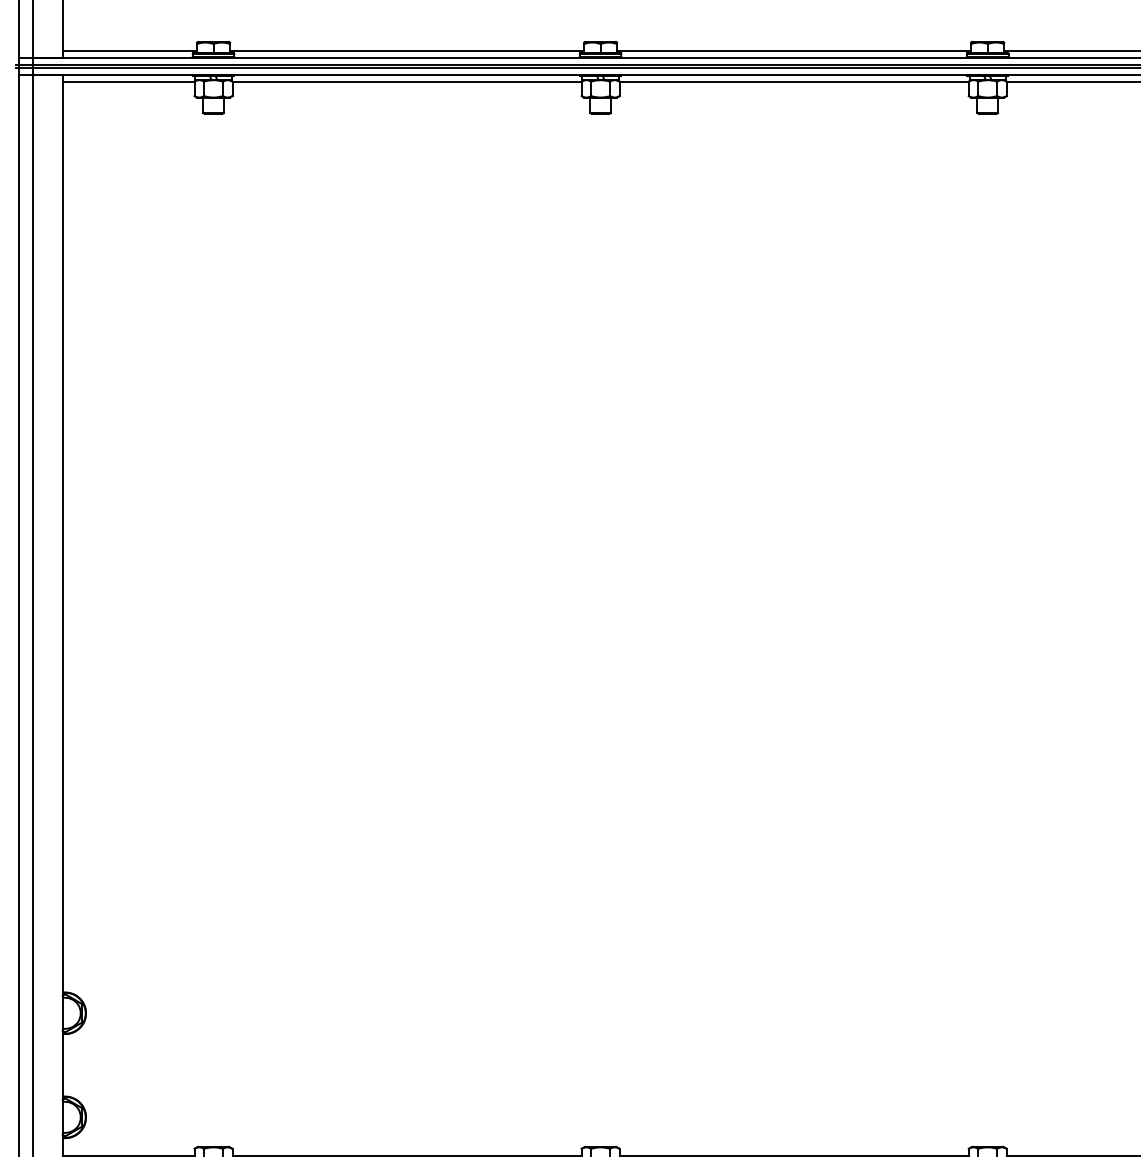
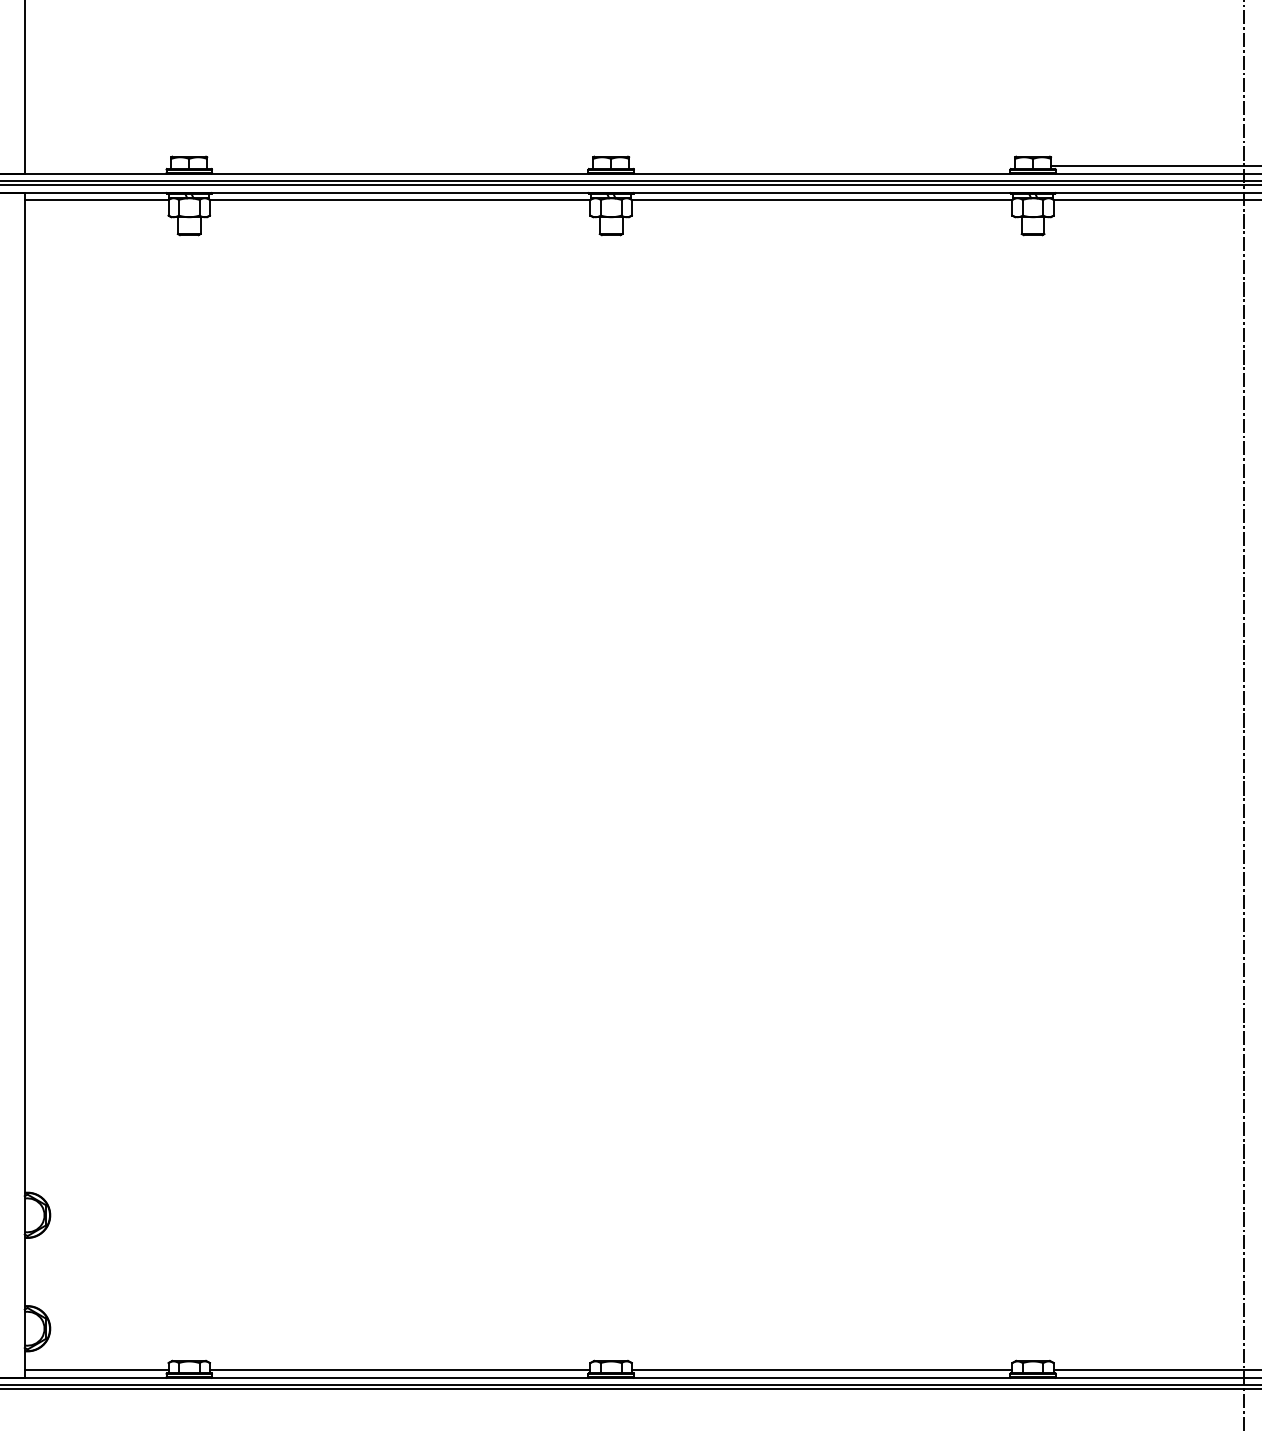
line: (129, 51) -> (97, 166), removed
line: (407, 51) -> (400, 166), removed
line: (794, 51) -> (822, 166), removed

